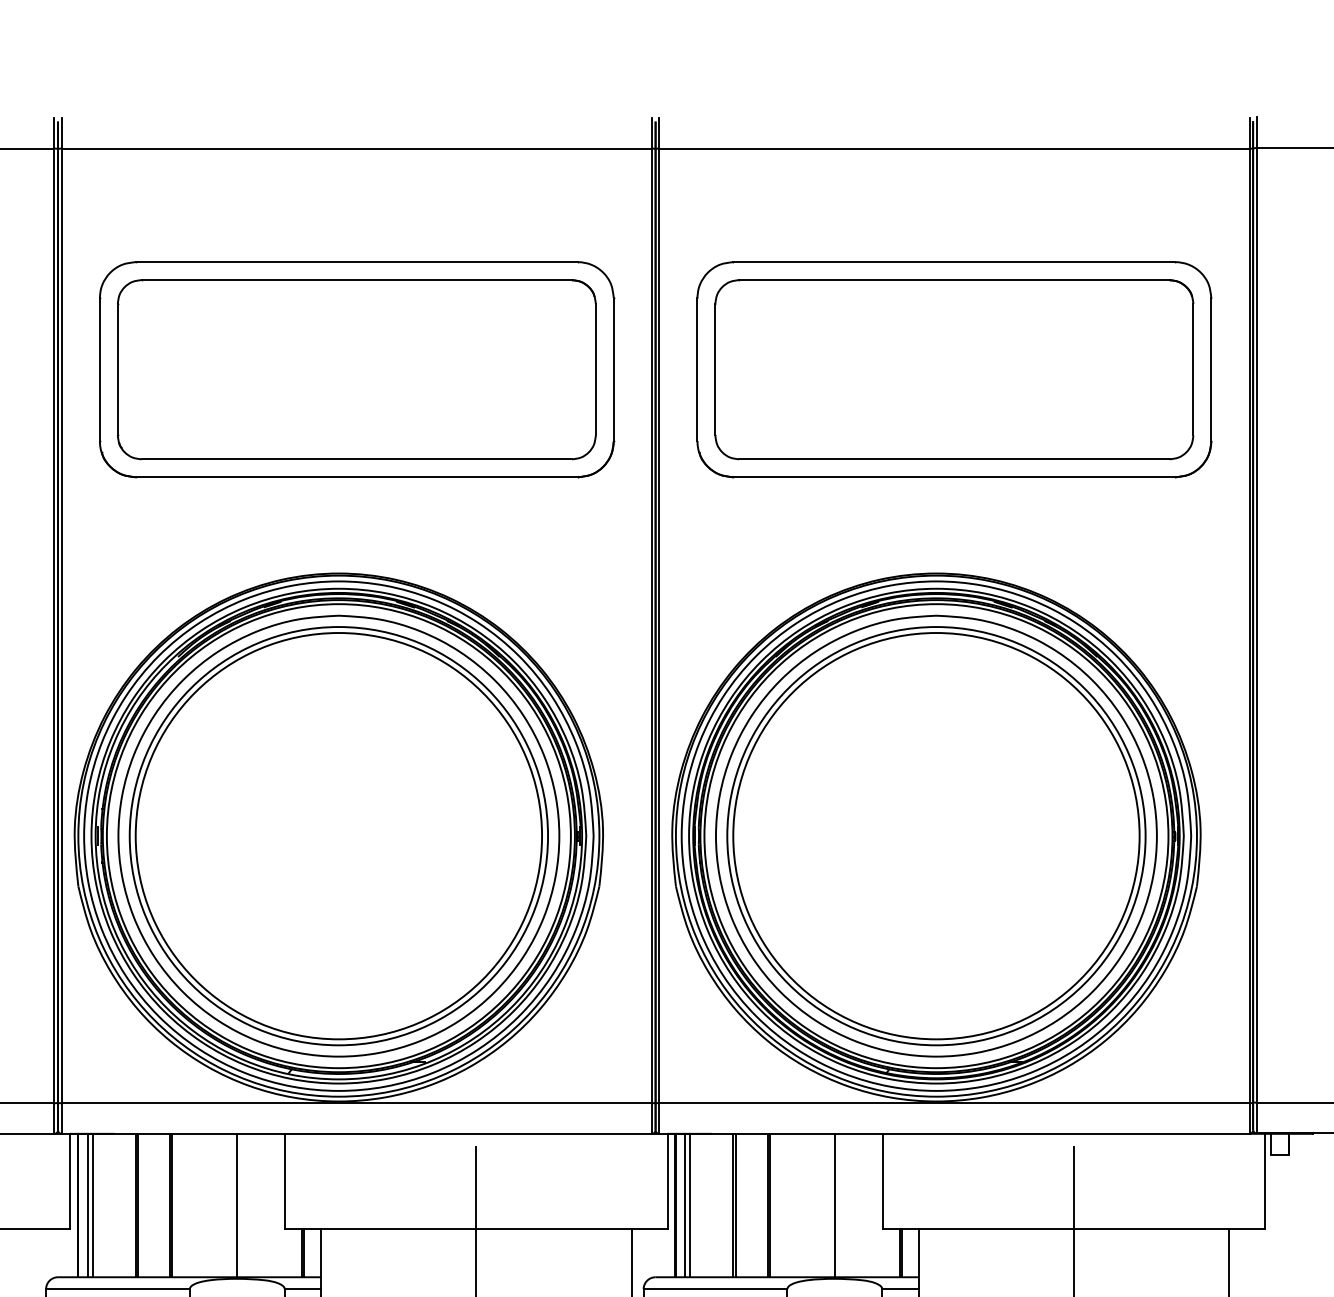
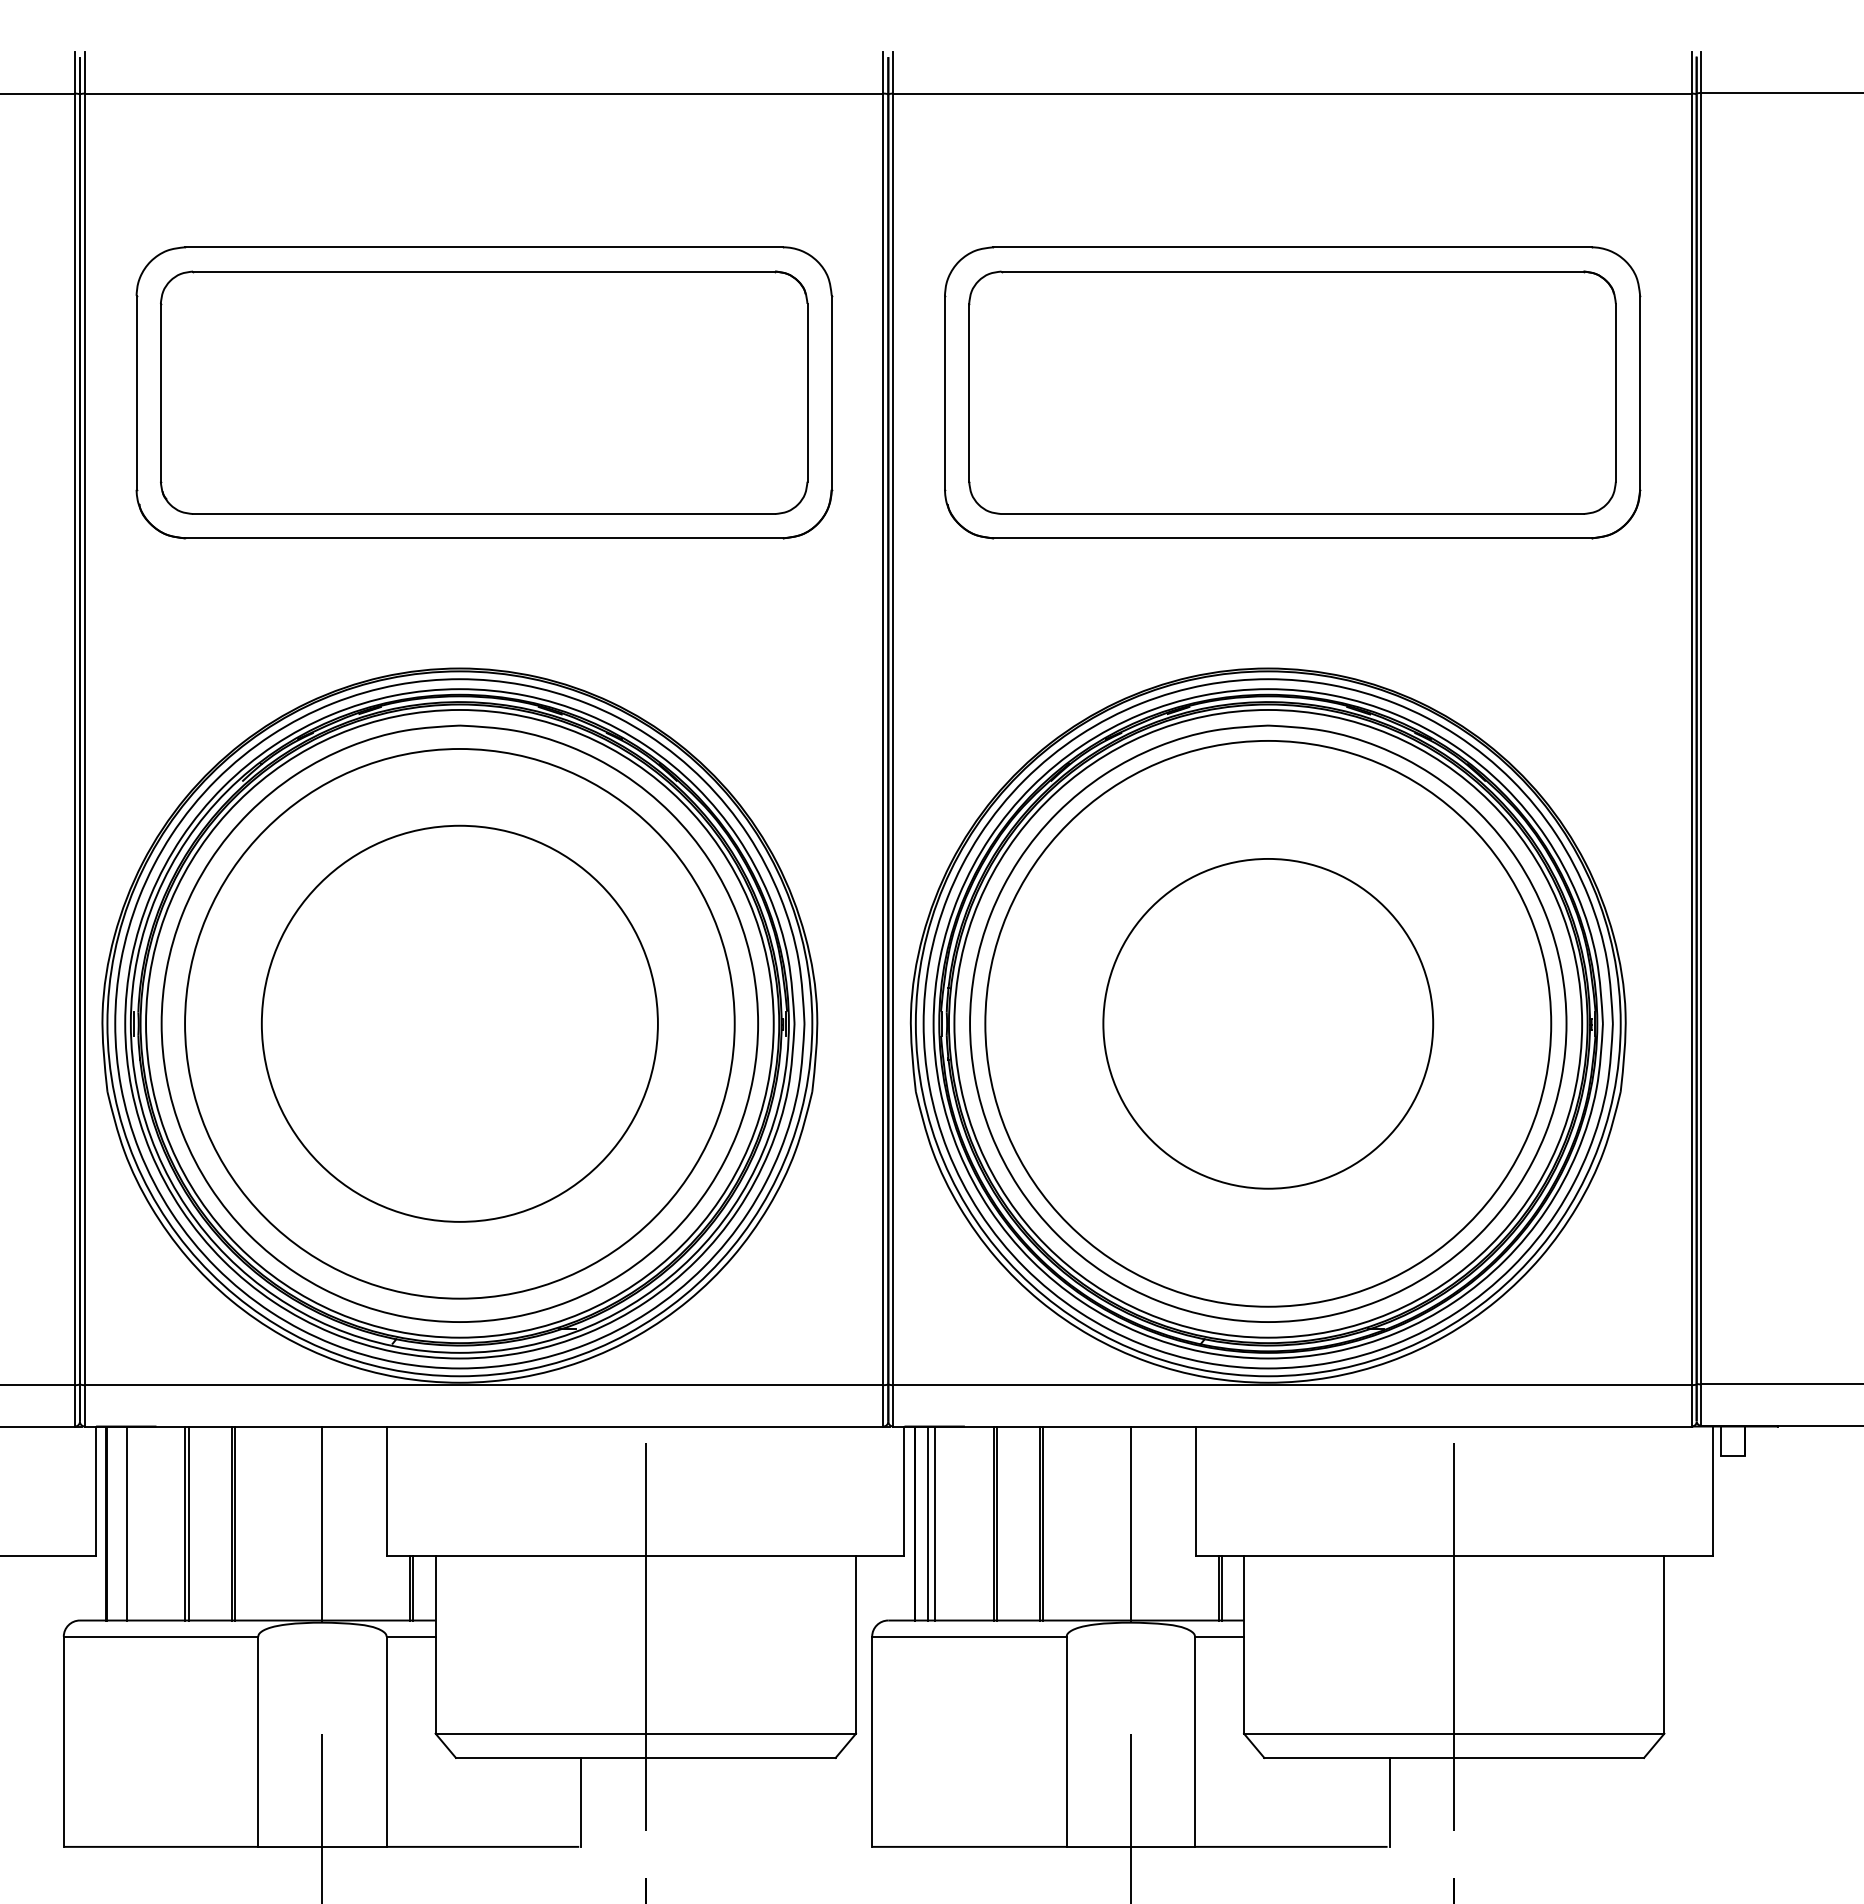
circle: (338, 835) -> (459, 1023), size x0.7
circle: (936, 835) -> (1268, 1023), size x0.6
line: (87, 1205) -> (119, 1523), removed

